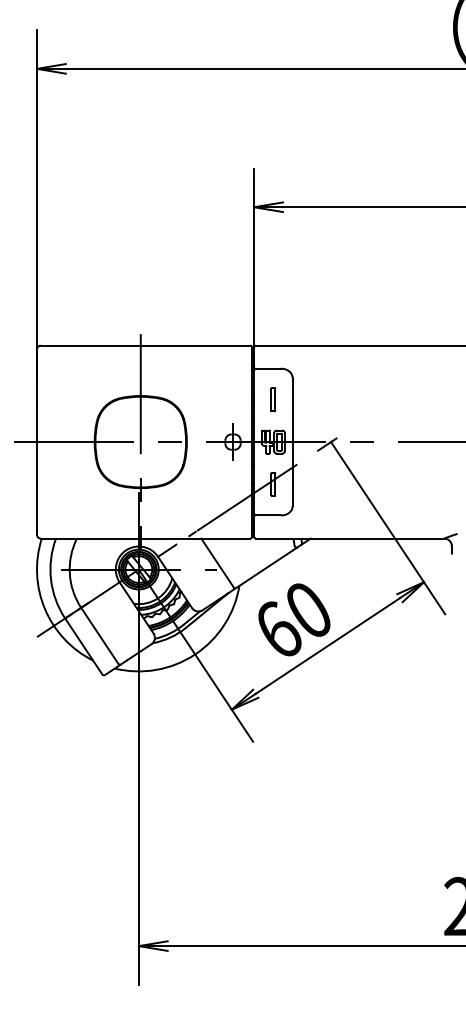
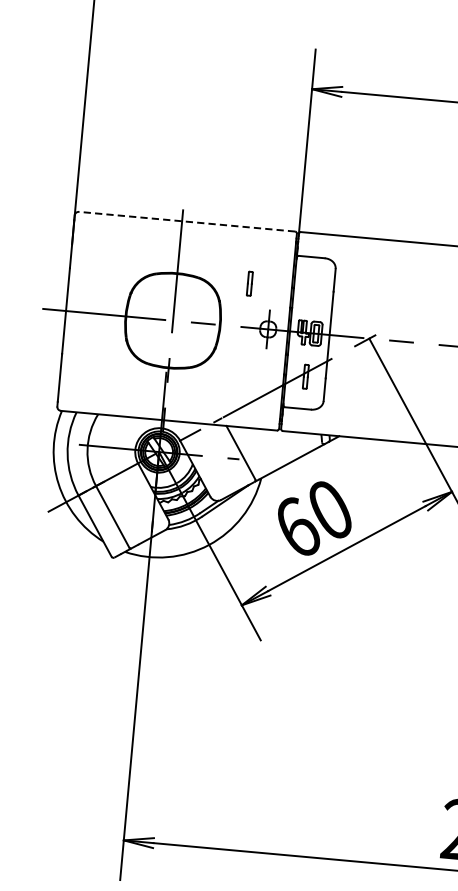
line: (145, 345) -> (187, 221), solid -> dashed
part: (273, 399) -> (250, 283), moved

